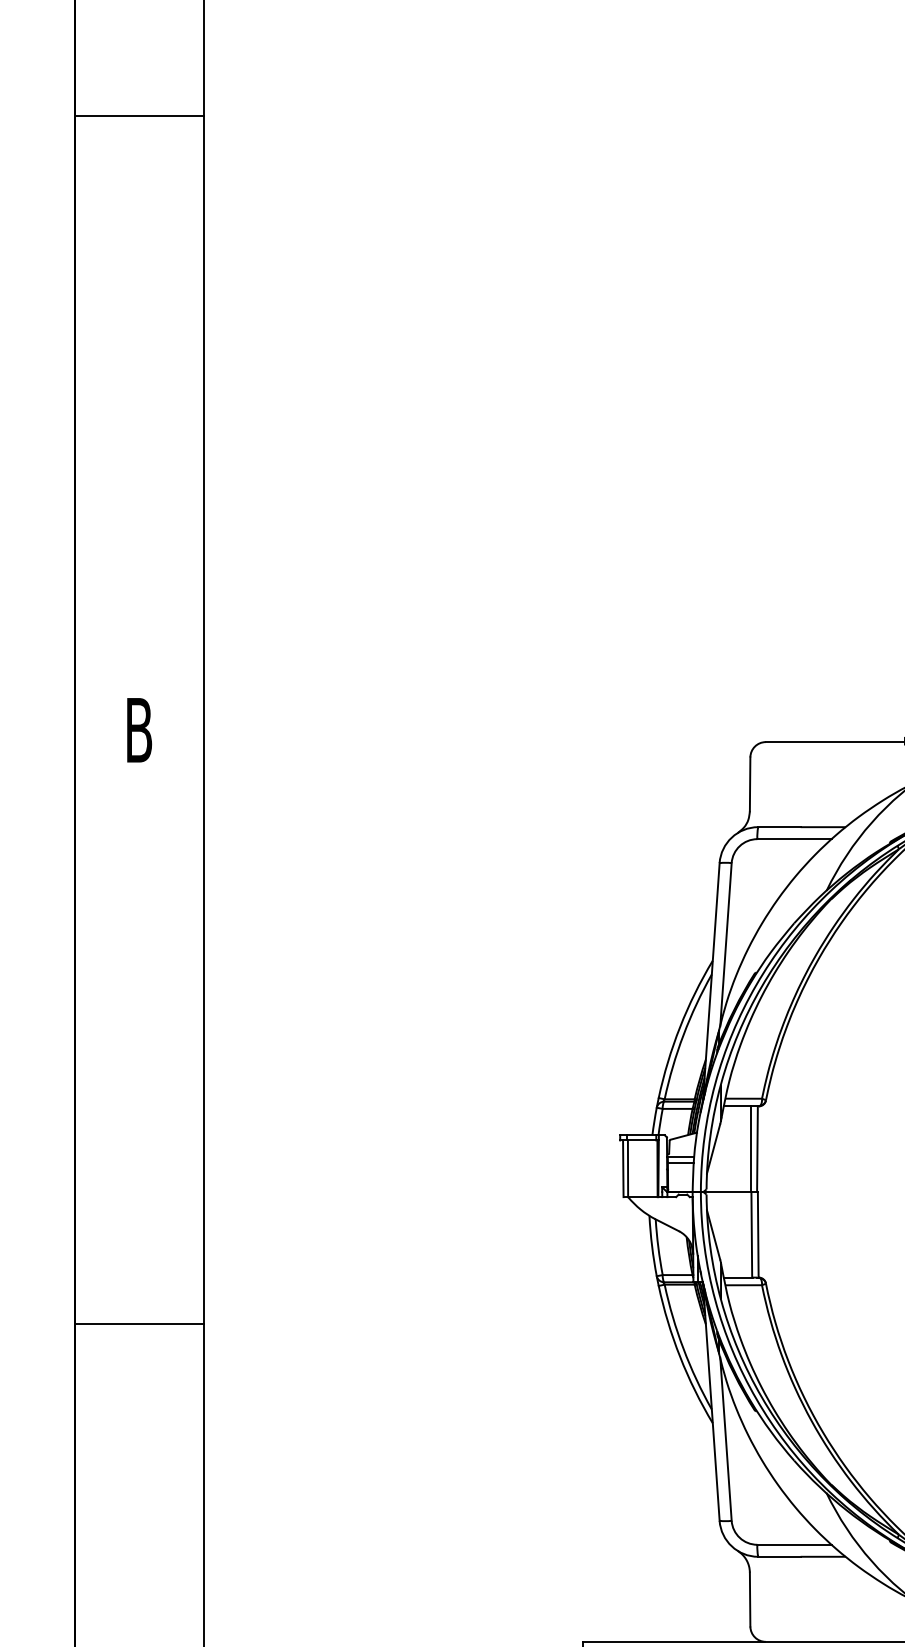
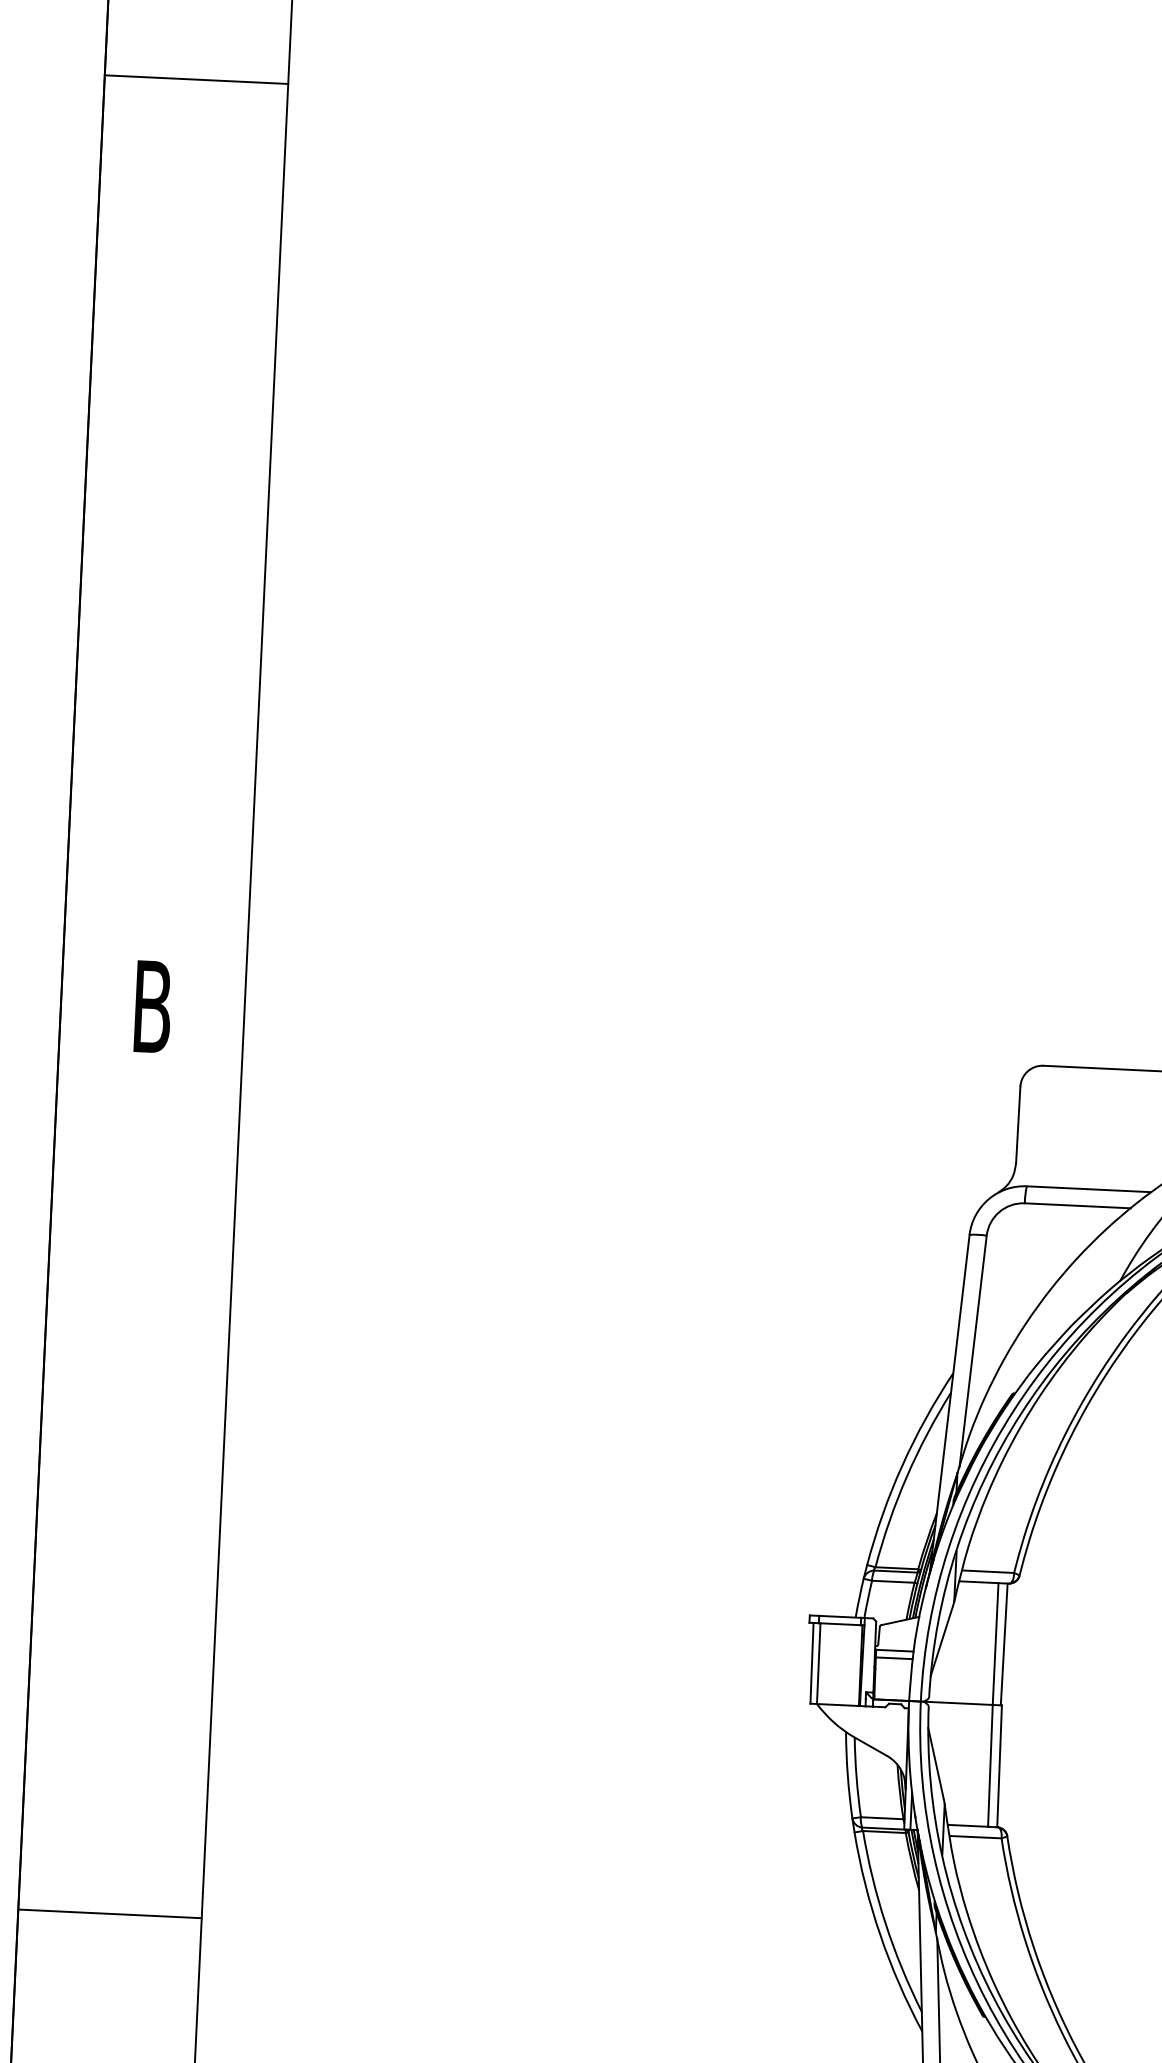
line: (138, 115) -> (195, 79), moved
line: (138, 1323) -> (108, 1913), moved

